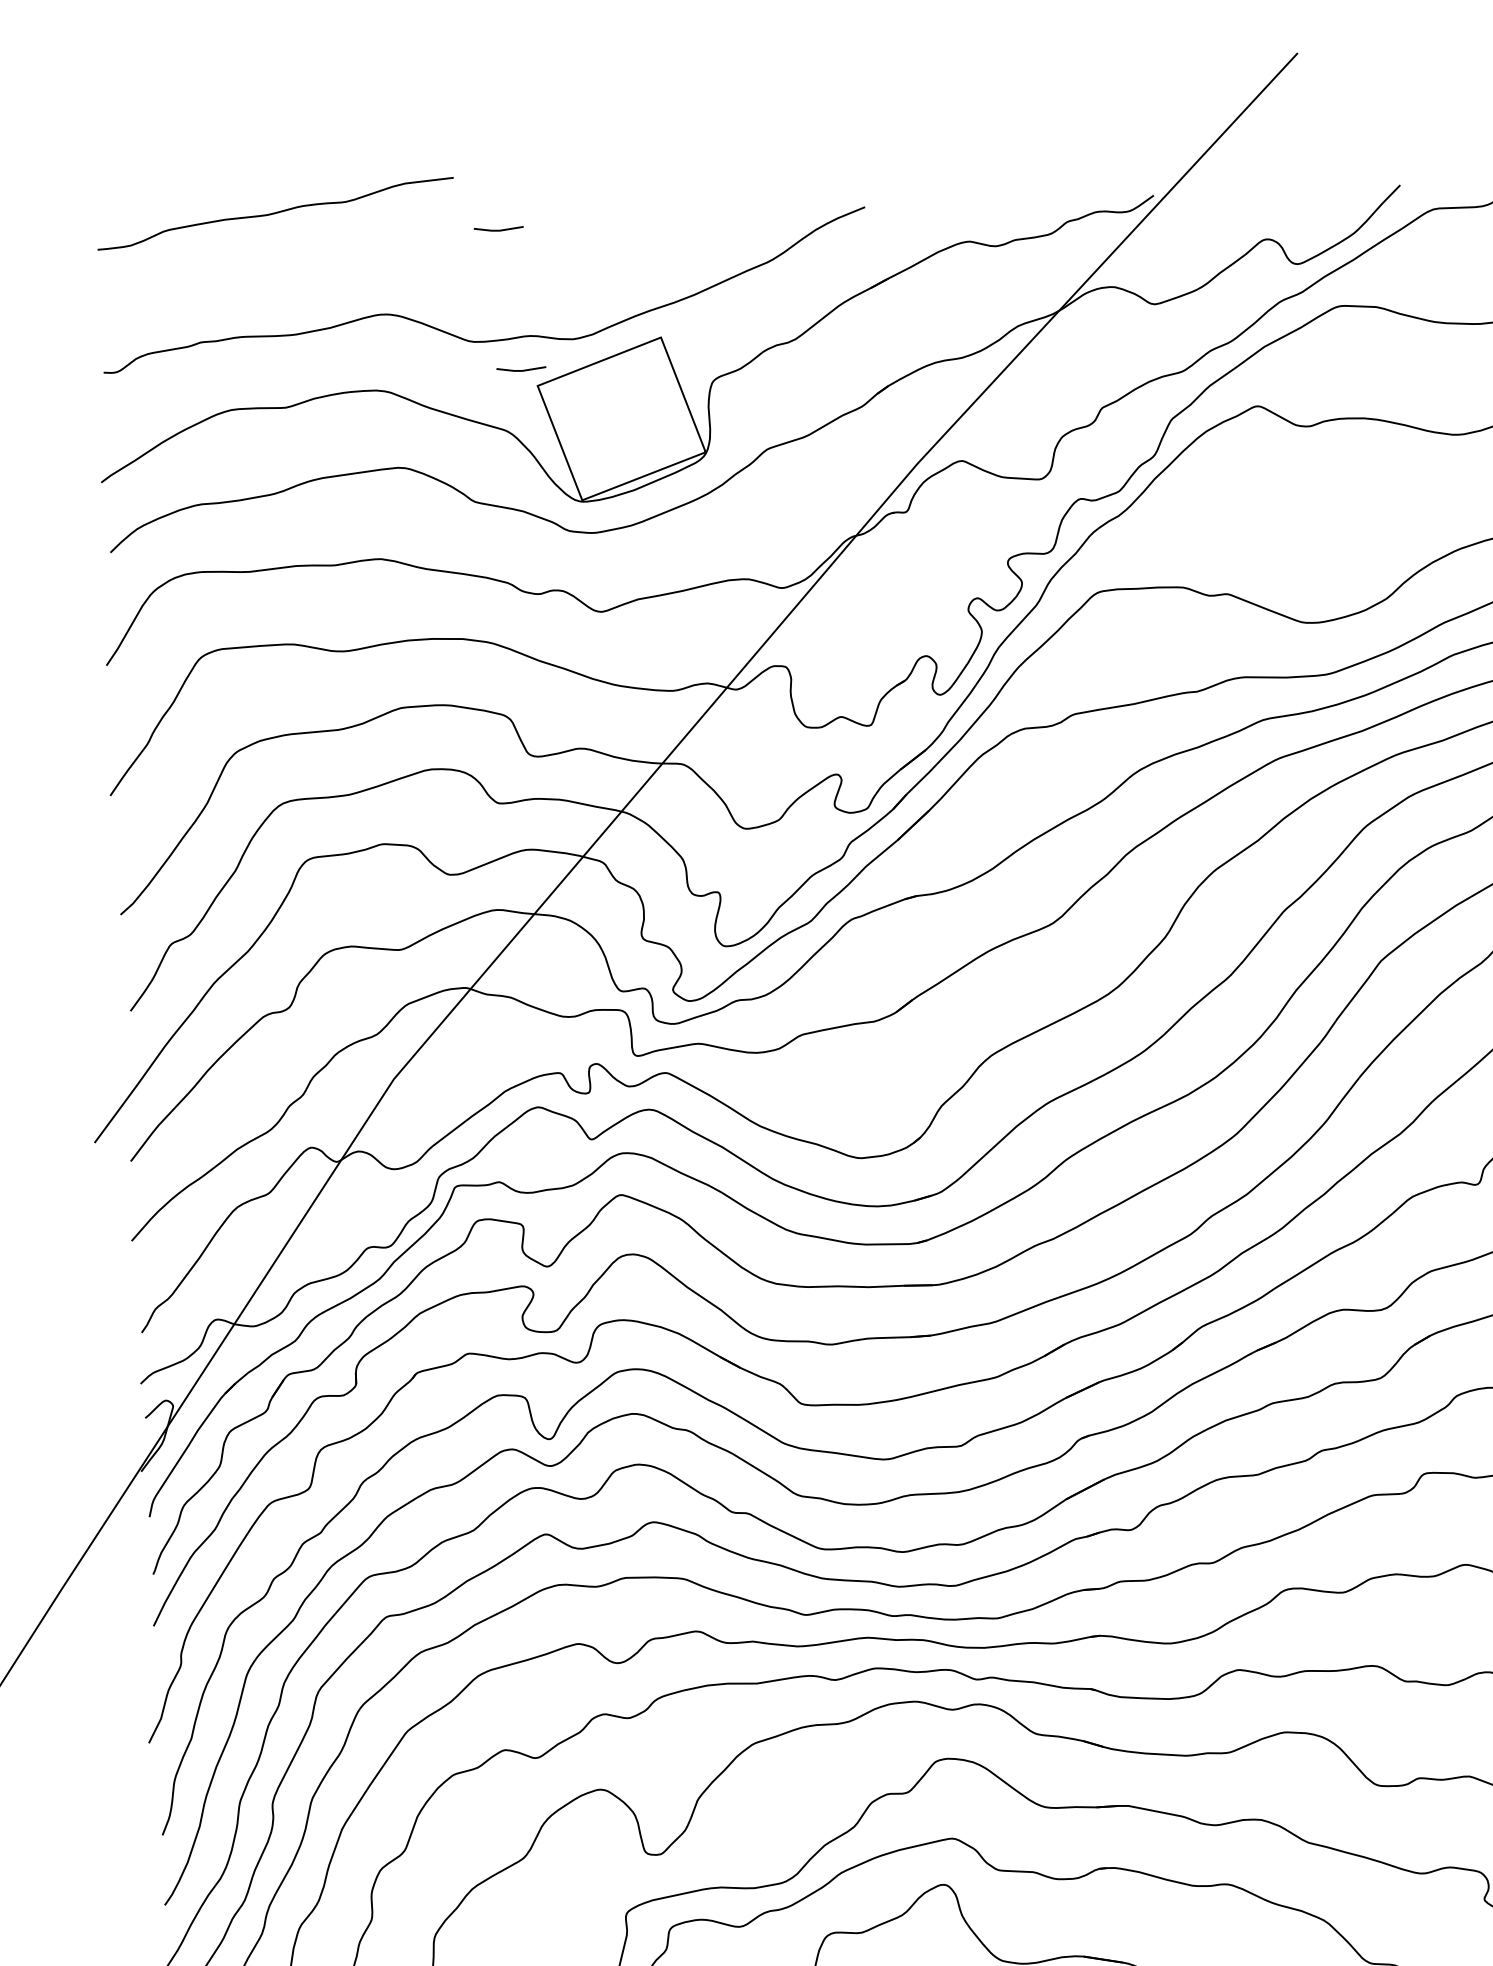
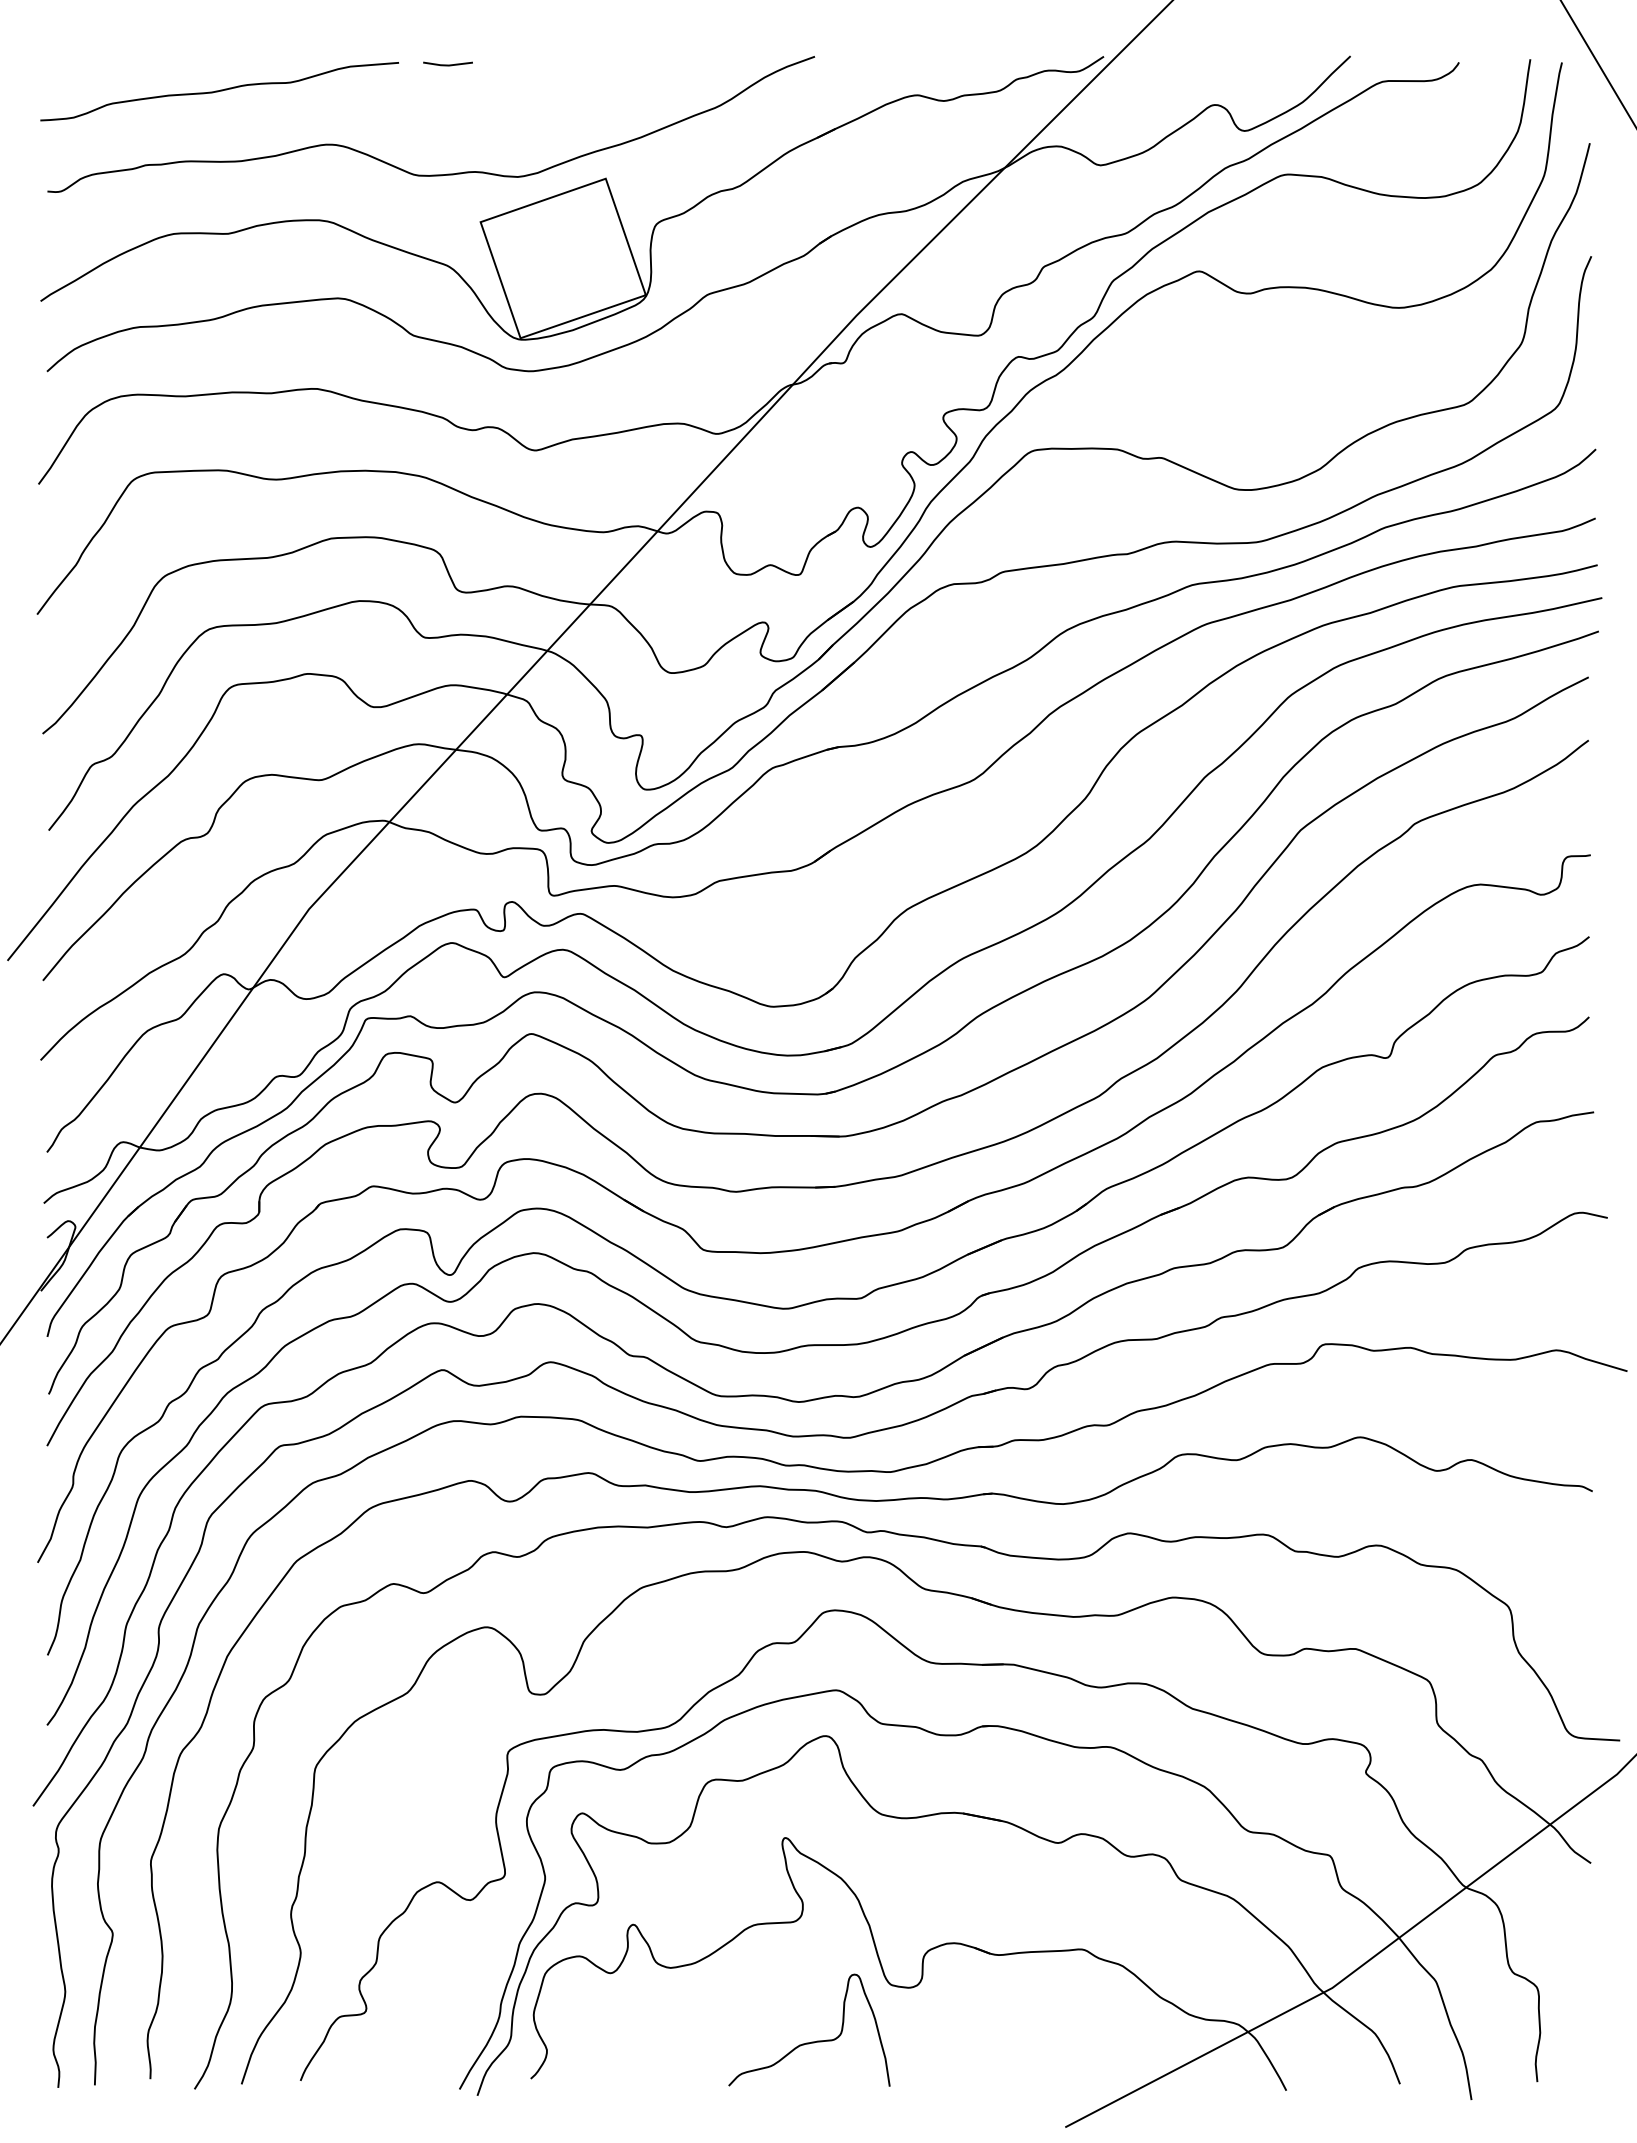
curve: (275, 213) -> (219, 91), moved
line: (520, 369) -> (464, 205), removed

